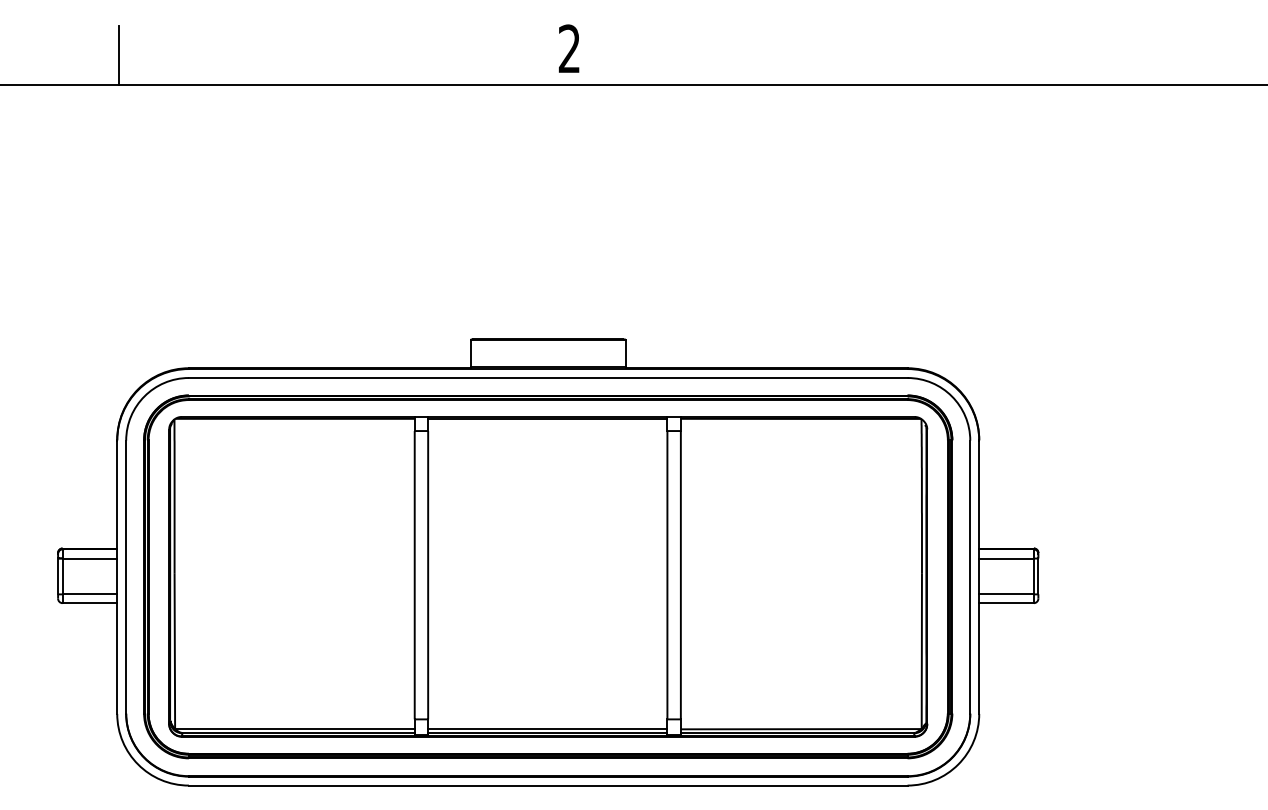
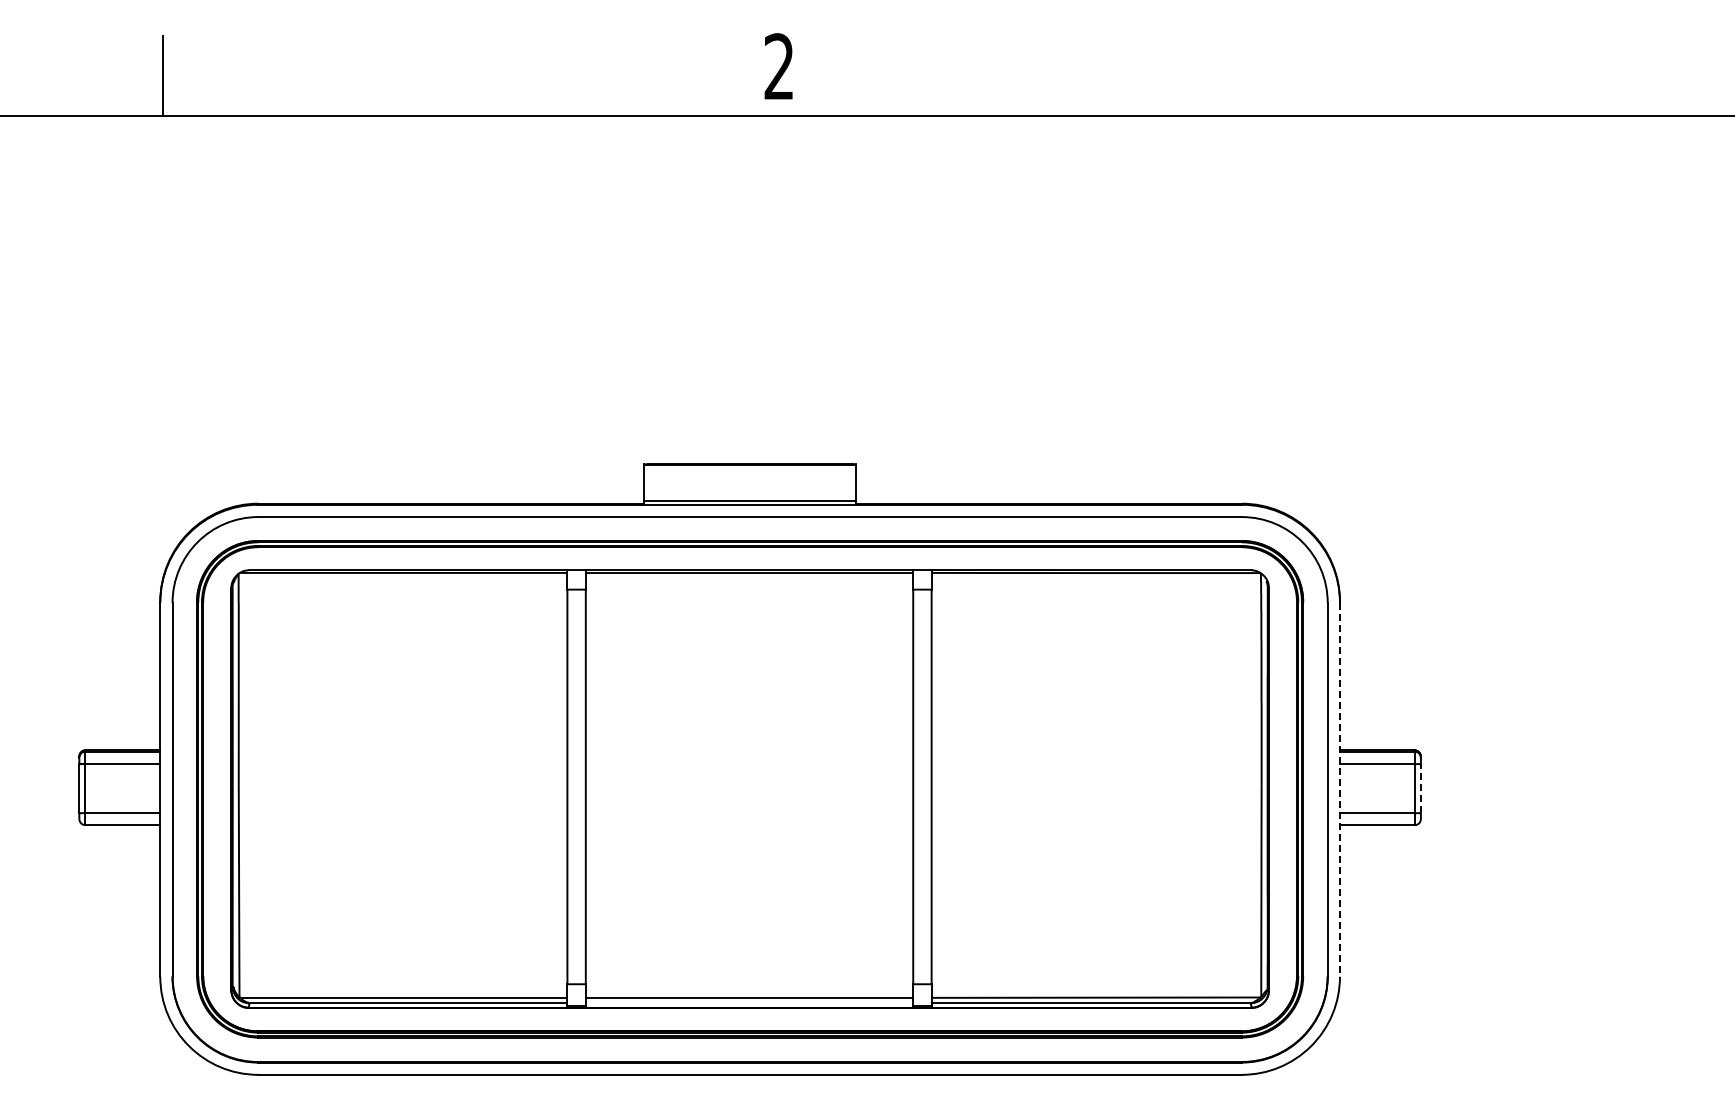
line: (1038, 576) -> (1420, 788), solid -> dashed
line: (978, 577) -> (1339, 789), solid -> dashed
line: (547, 733) -> (749, 1003), removed

